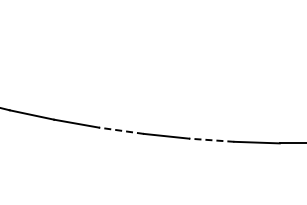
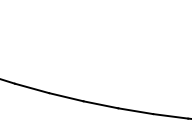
line: (121, 130) -> (66, 97), dashed -> solid
line: (211, 140) -> (135, 111), dashed -> solid

